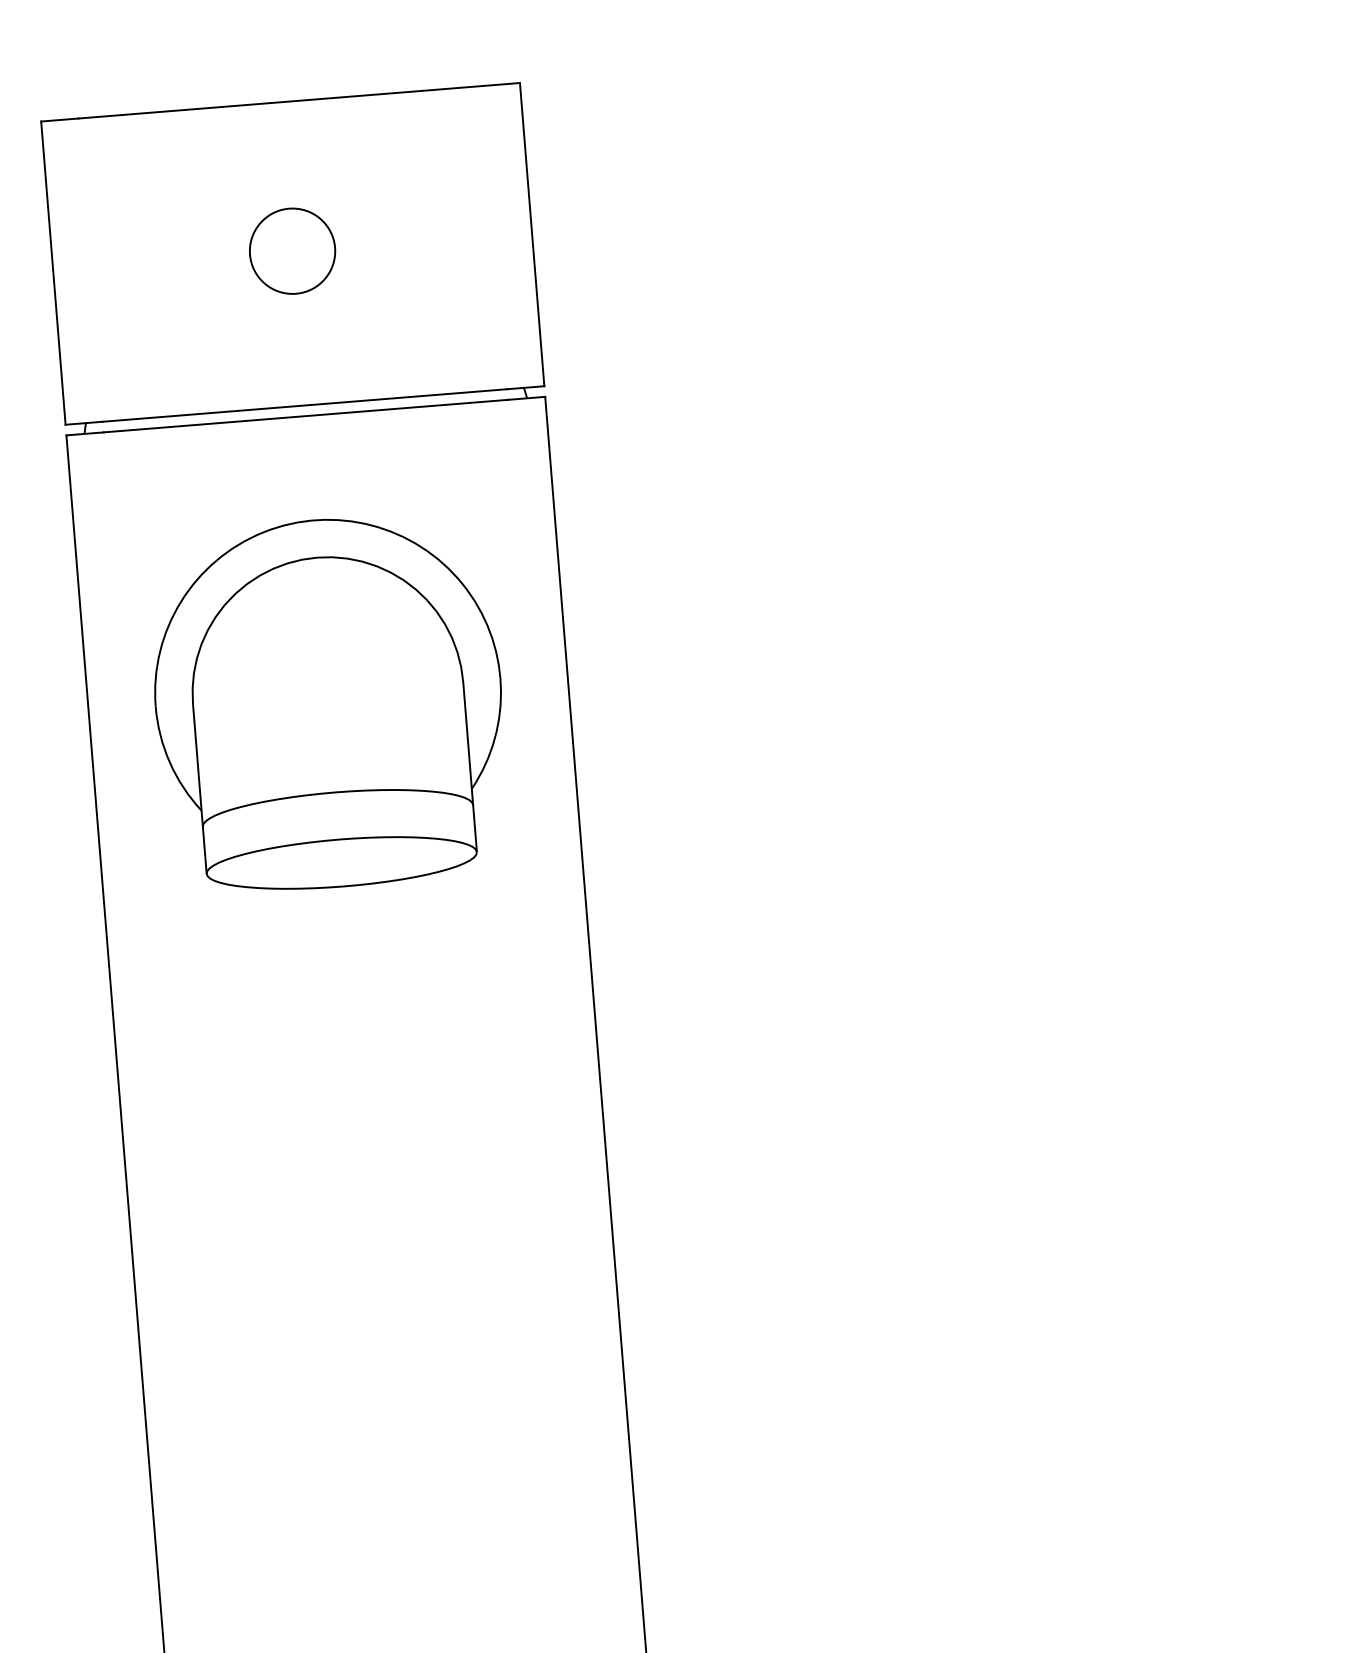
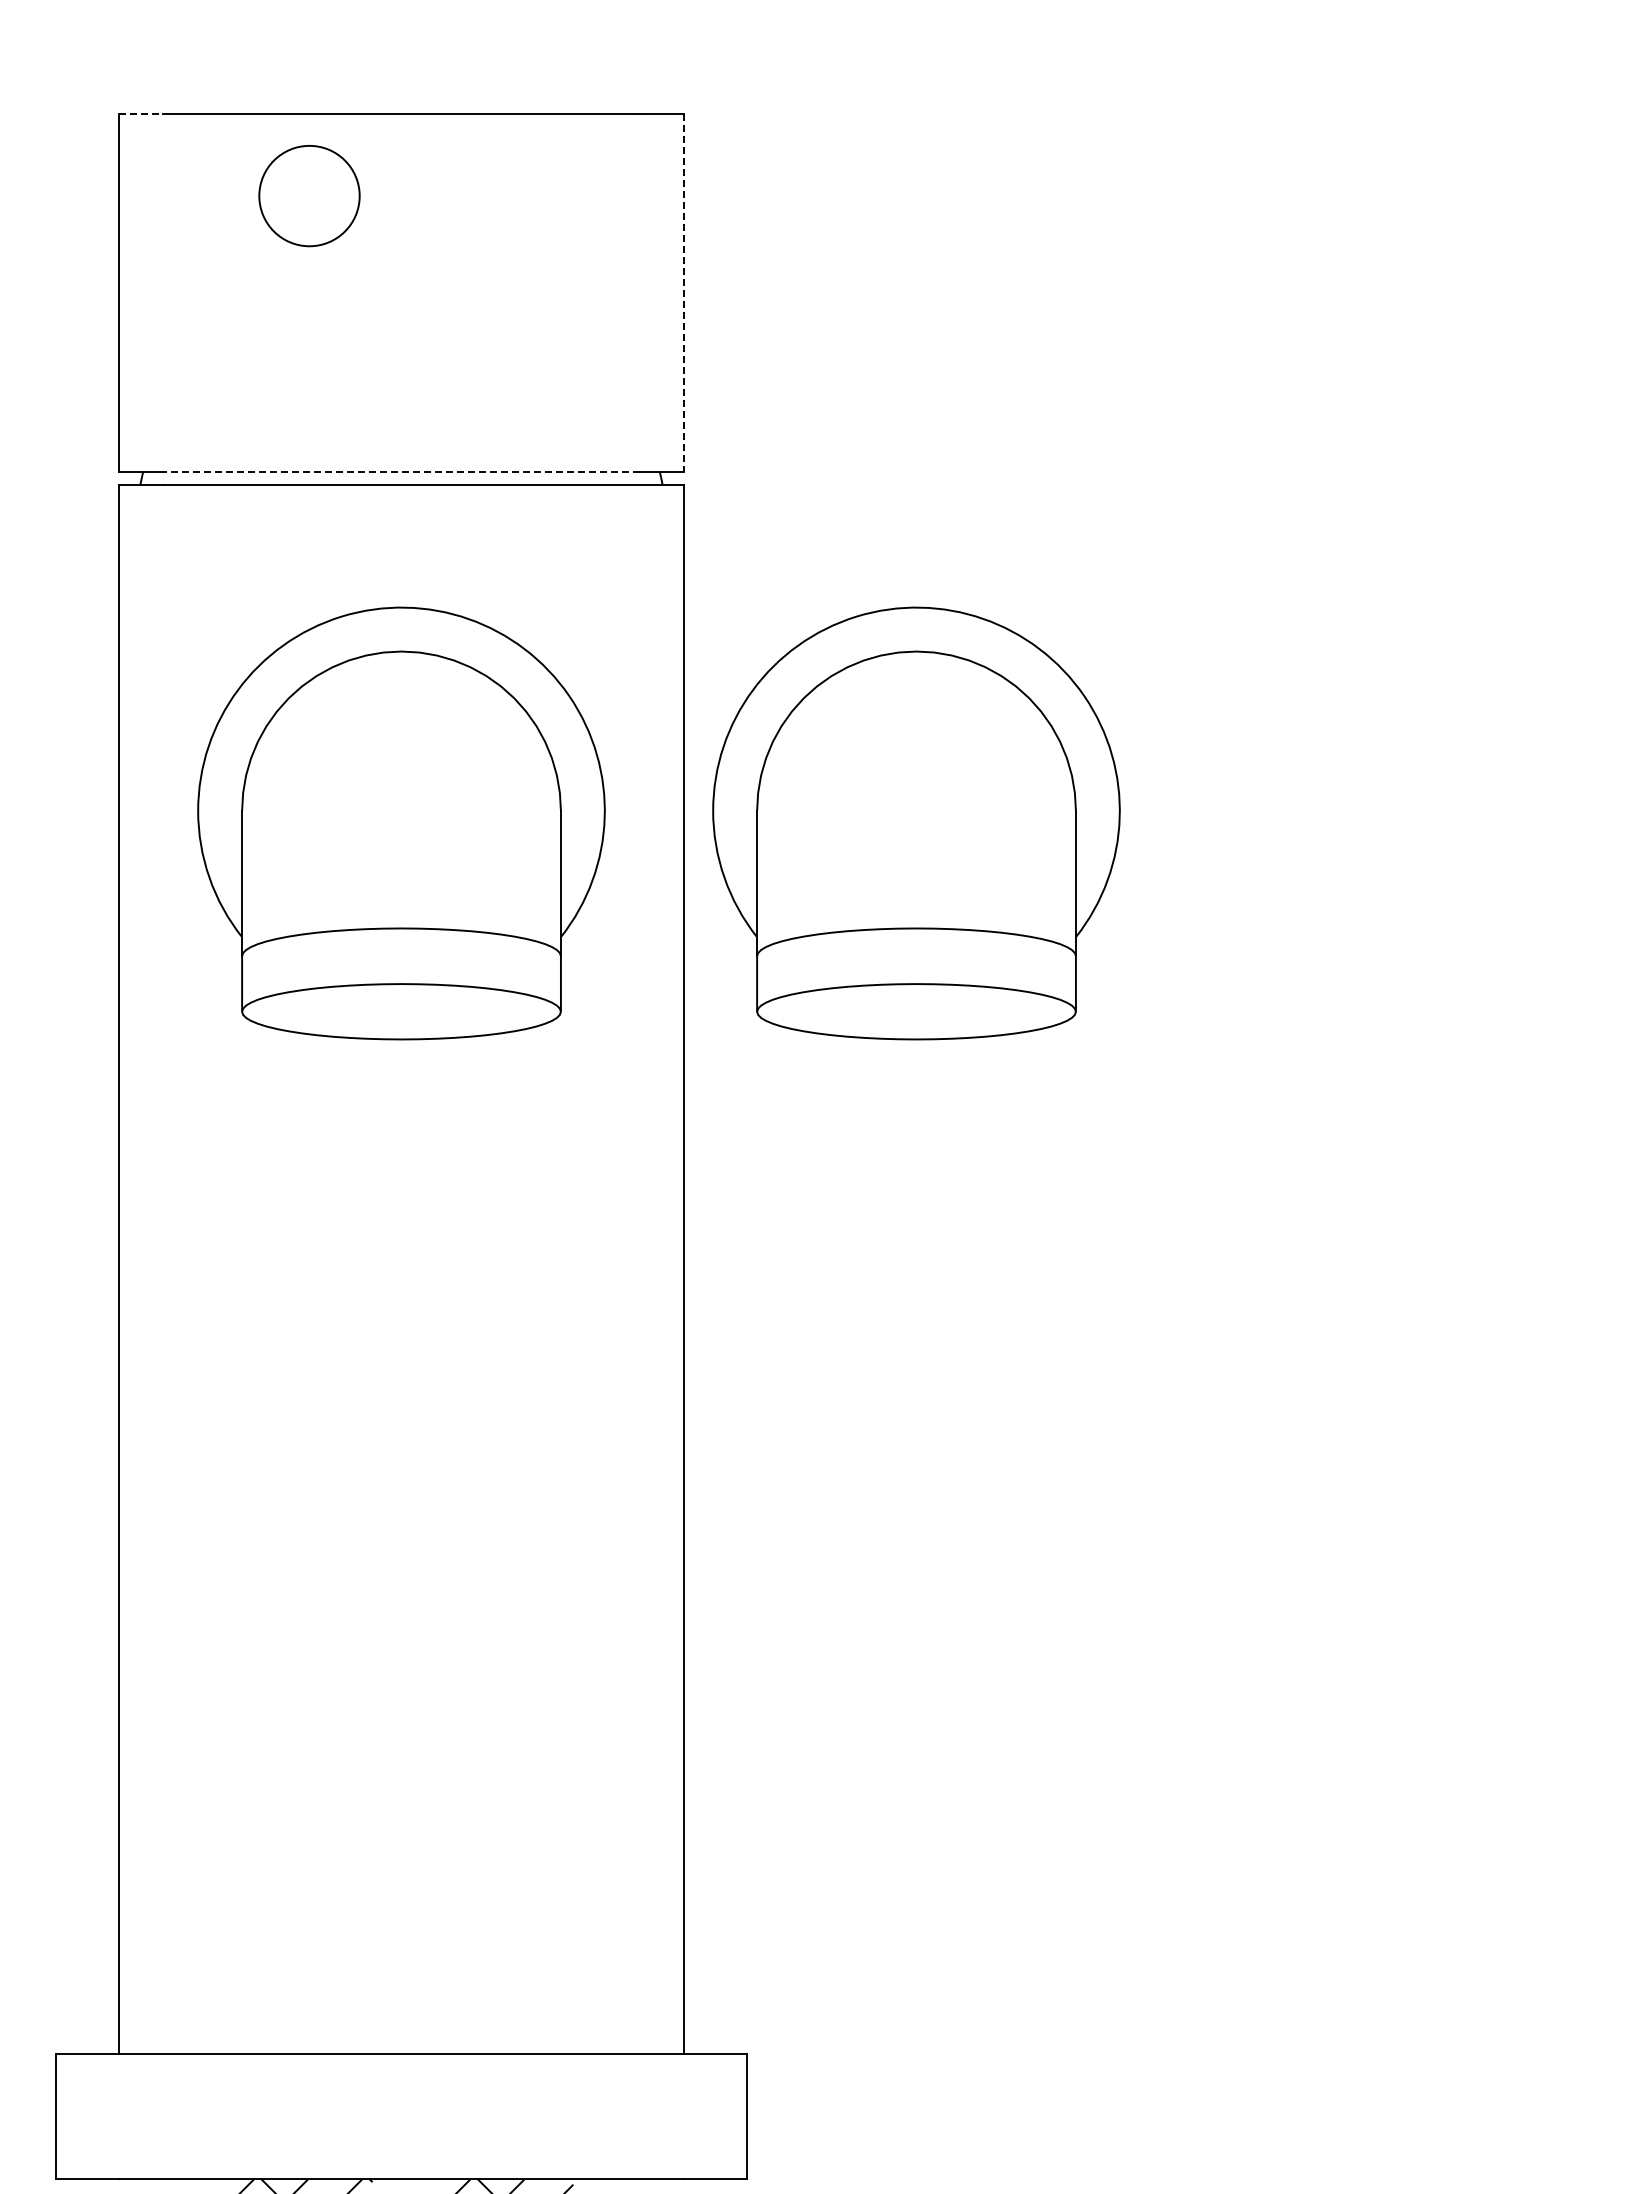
line: (60, 120) -> (141, 114), solid -> dashed
line: (531, 234) -> (683, 293), solid -> dashed
circle: (292, 251) -> (309, 196), moved
line: (304, 405) -> (401, 472), solid -> dashed
part: (765, 668) -> (916, 823), added

